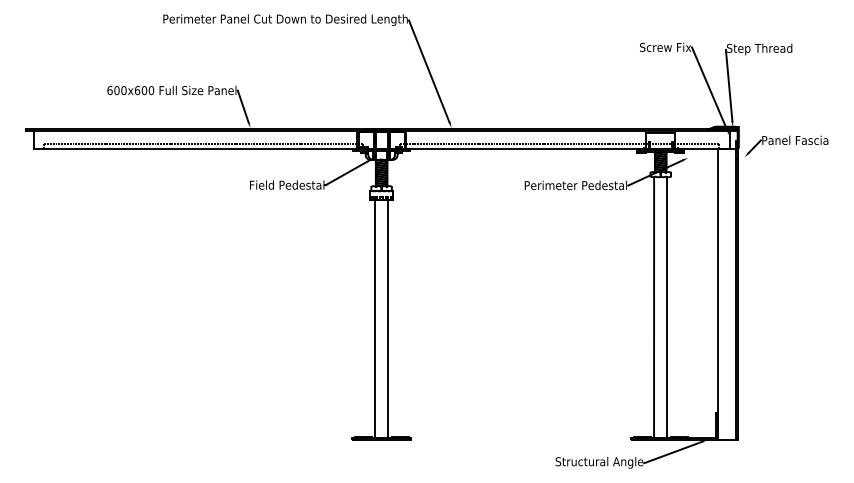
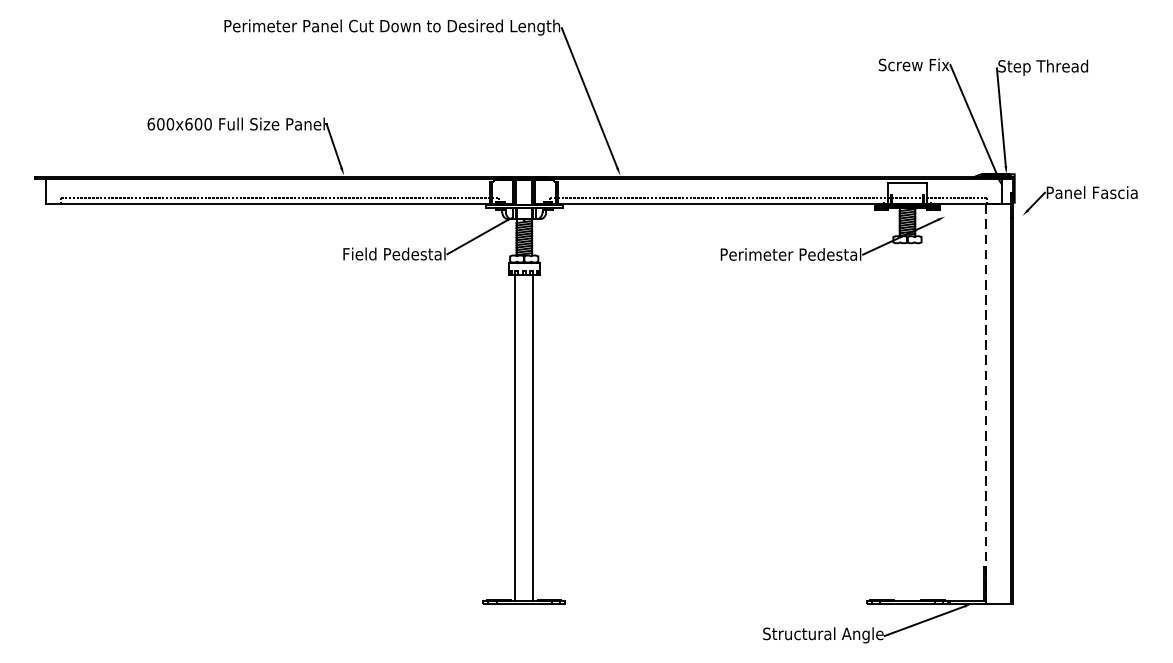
line: (718, 294) -> (986, 404), solid -> dashed
line: (654, 307) -> (898, 422), removed
line: (667, 307) -> (916, 422), removed

